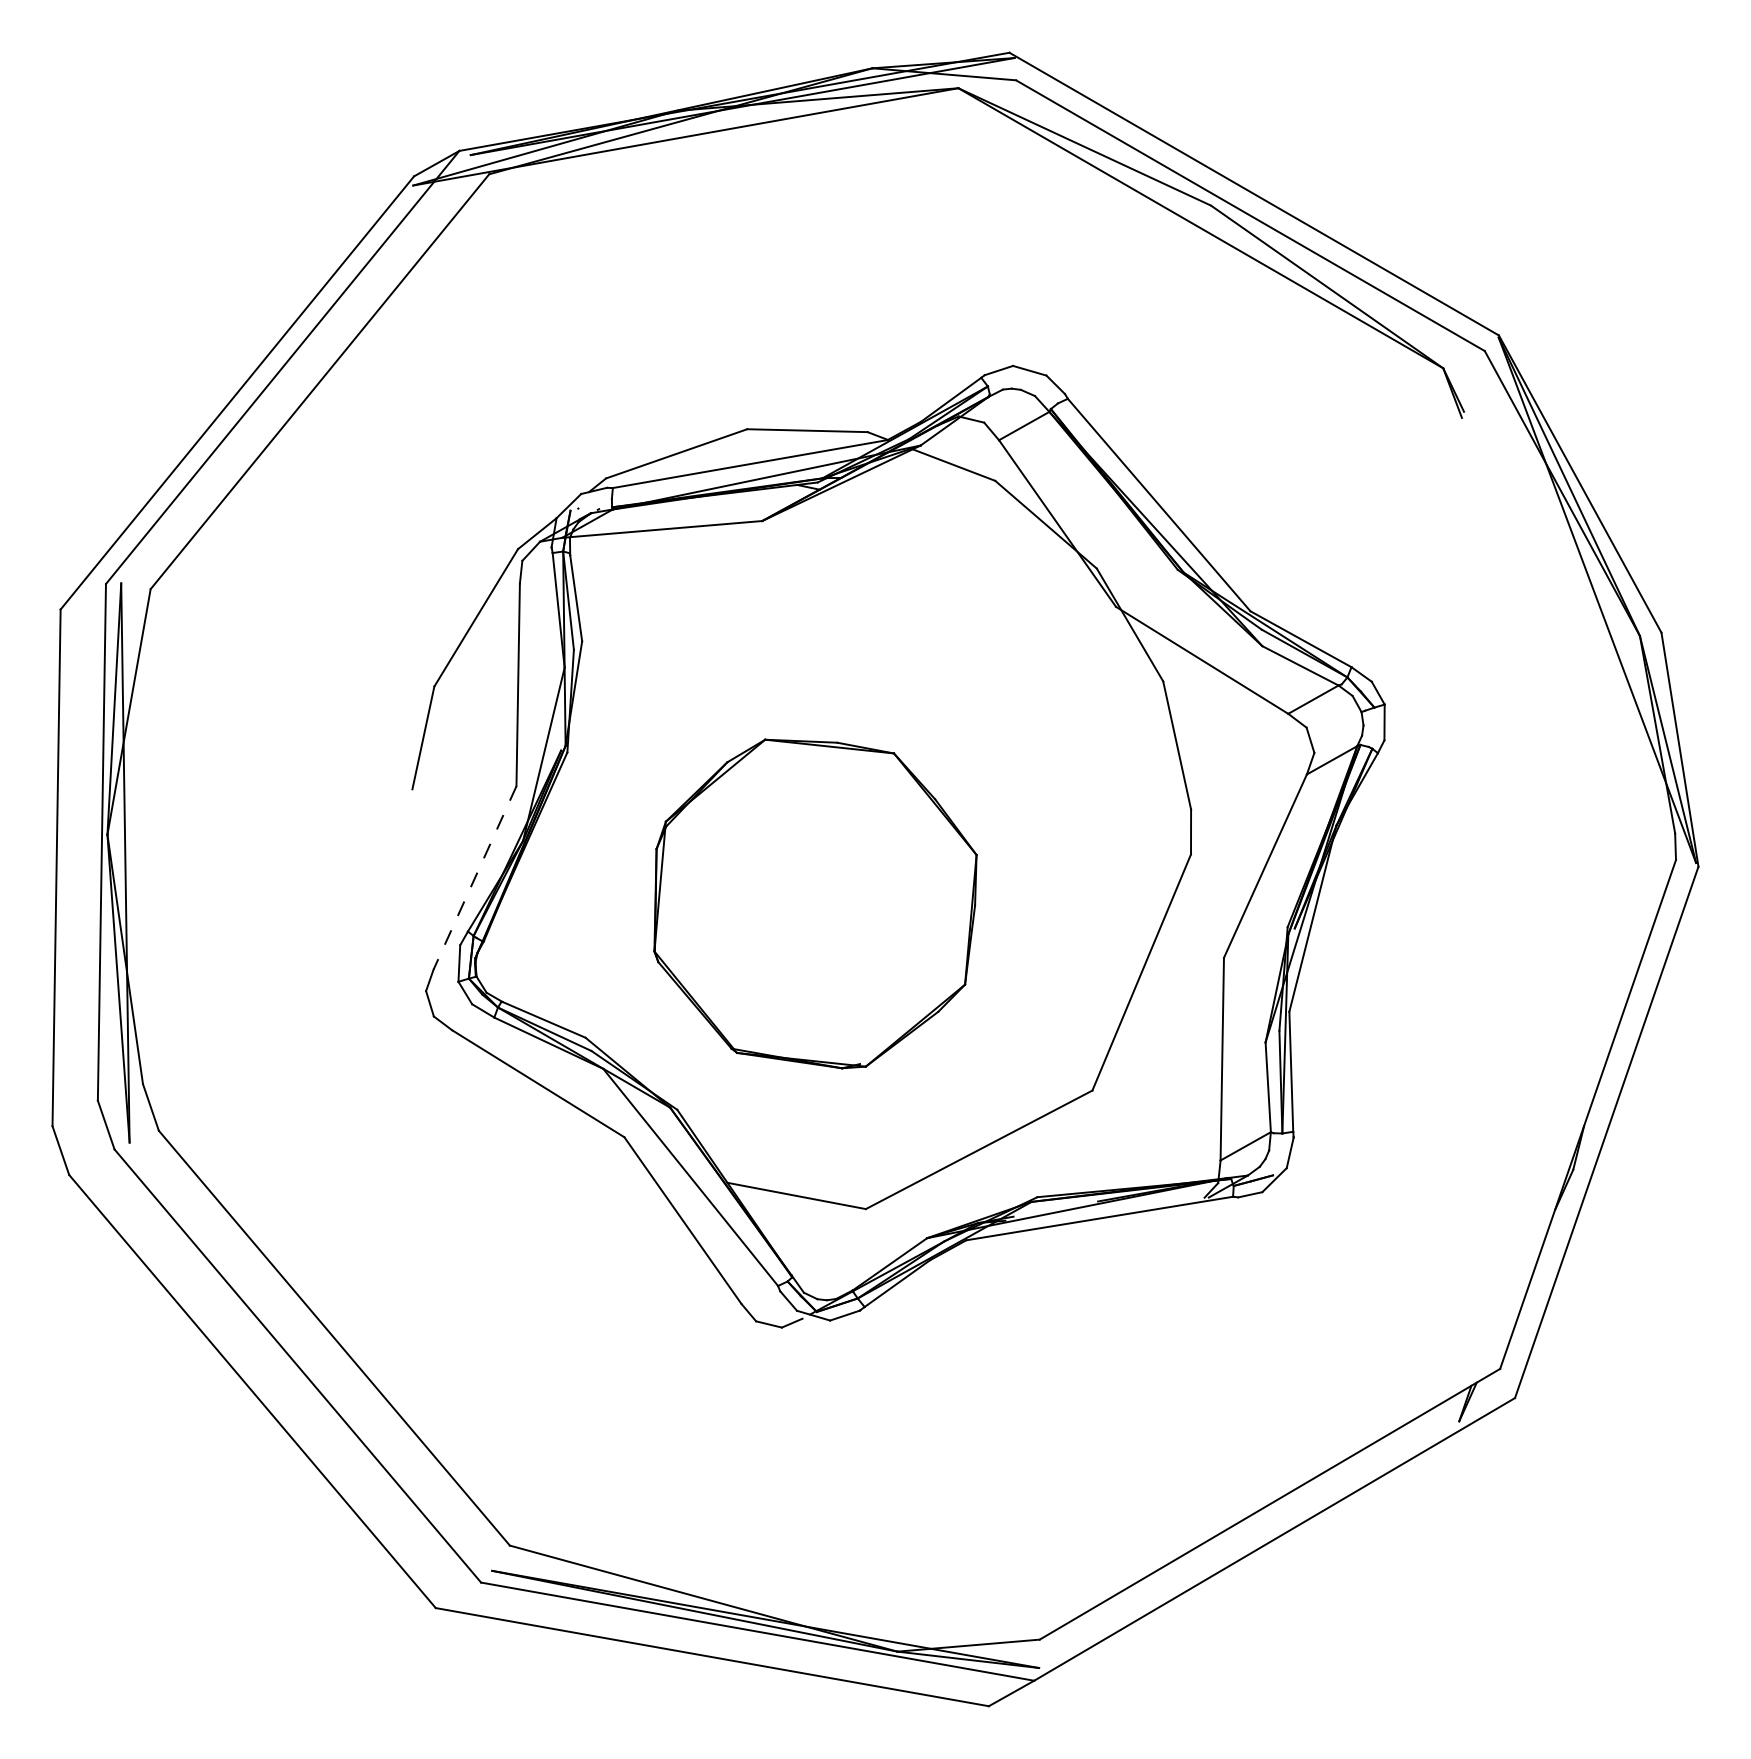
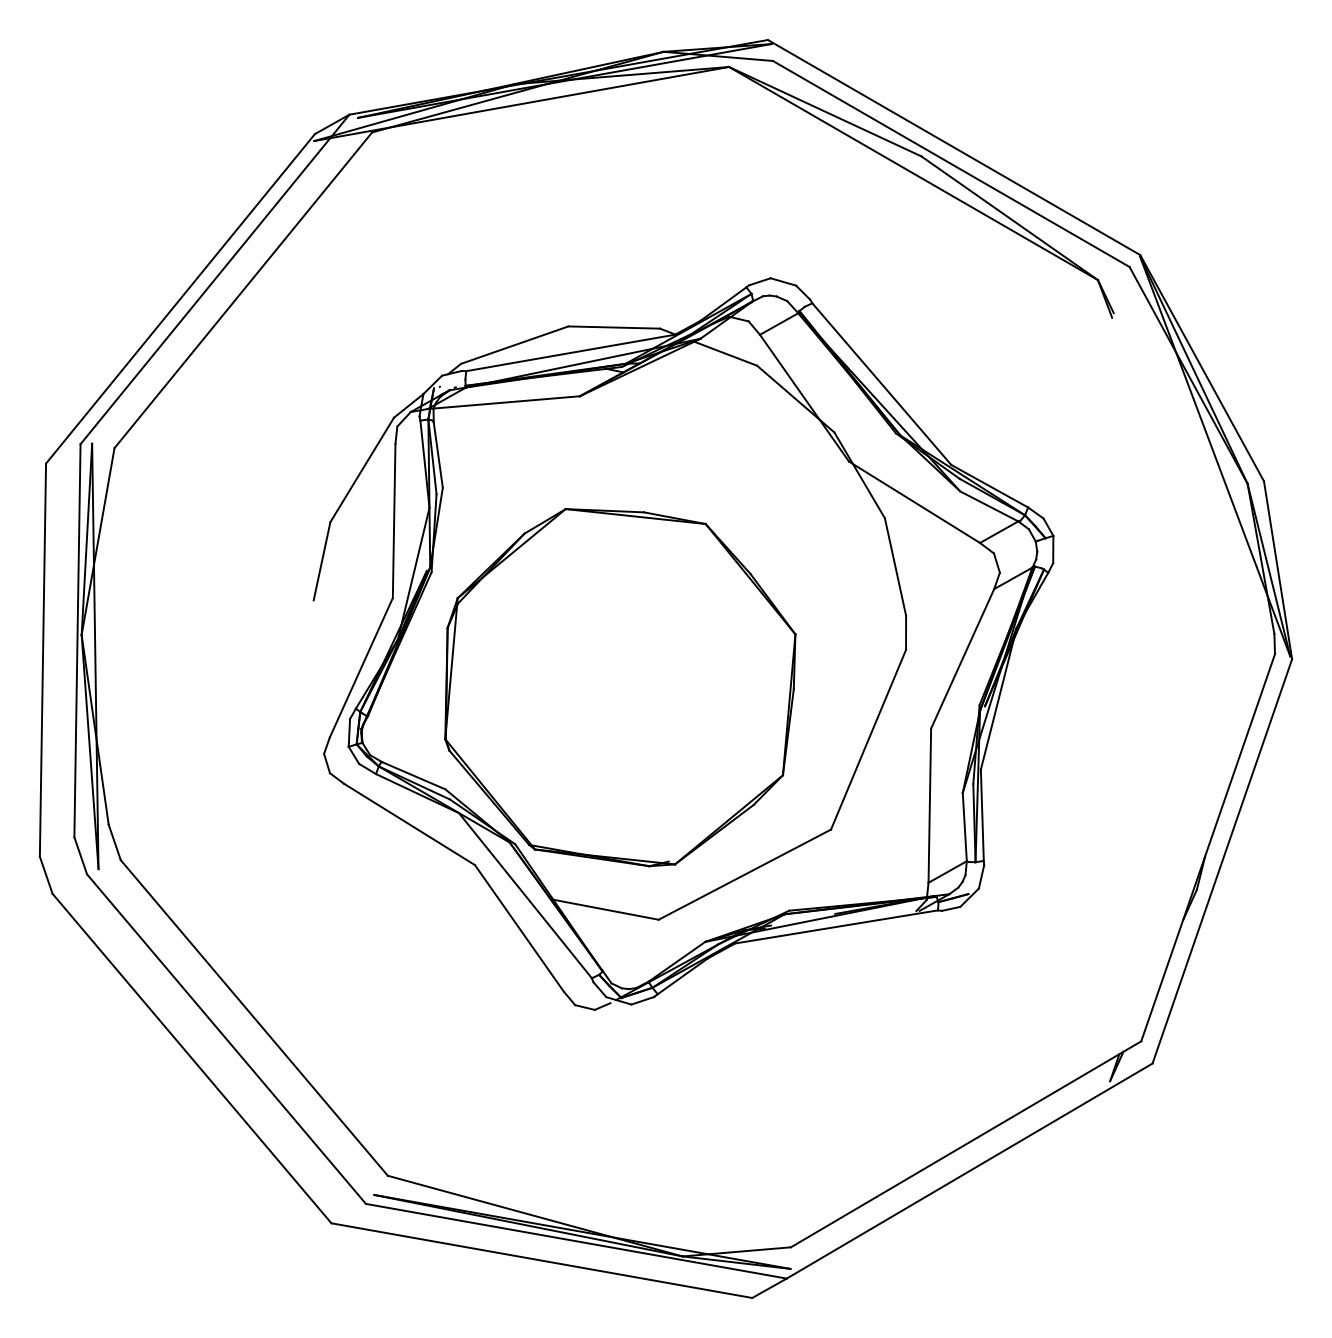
line: (475, 877) -> (361, 667), dashed -> solid
part: (815, 903) -> (620, 687), size x1.43

